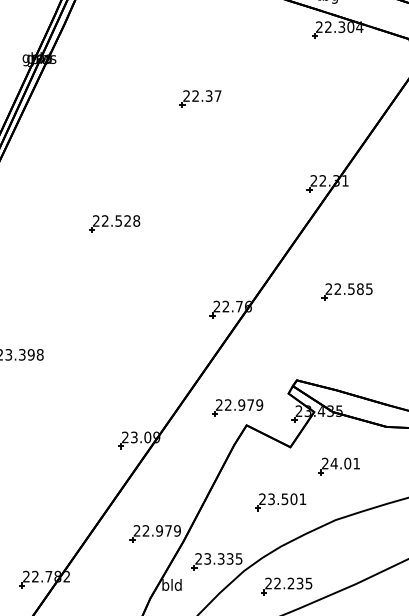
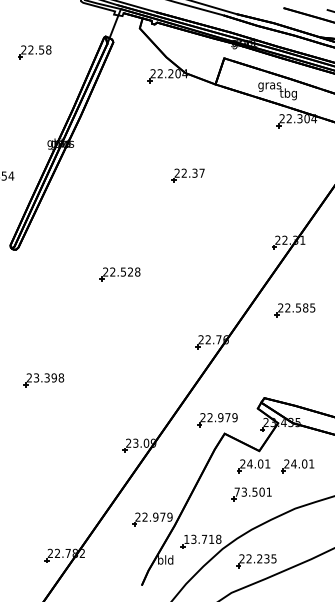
part: (346, 292) -> (294, 310), moved
part: (283, 466) -> (253, 466), added
text: (261, 498) -> (236, 491), 23.501 -> 73.501
text: (218, 557) -> (202, 538), 23.335 -> 13.718

